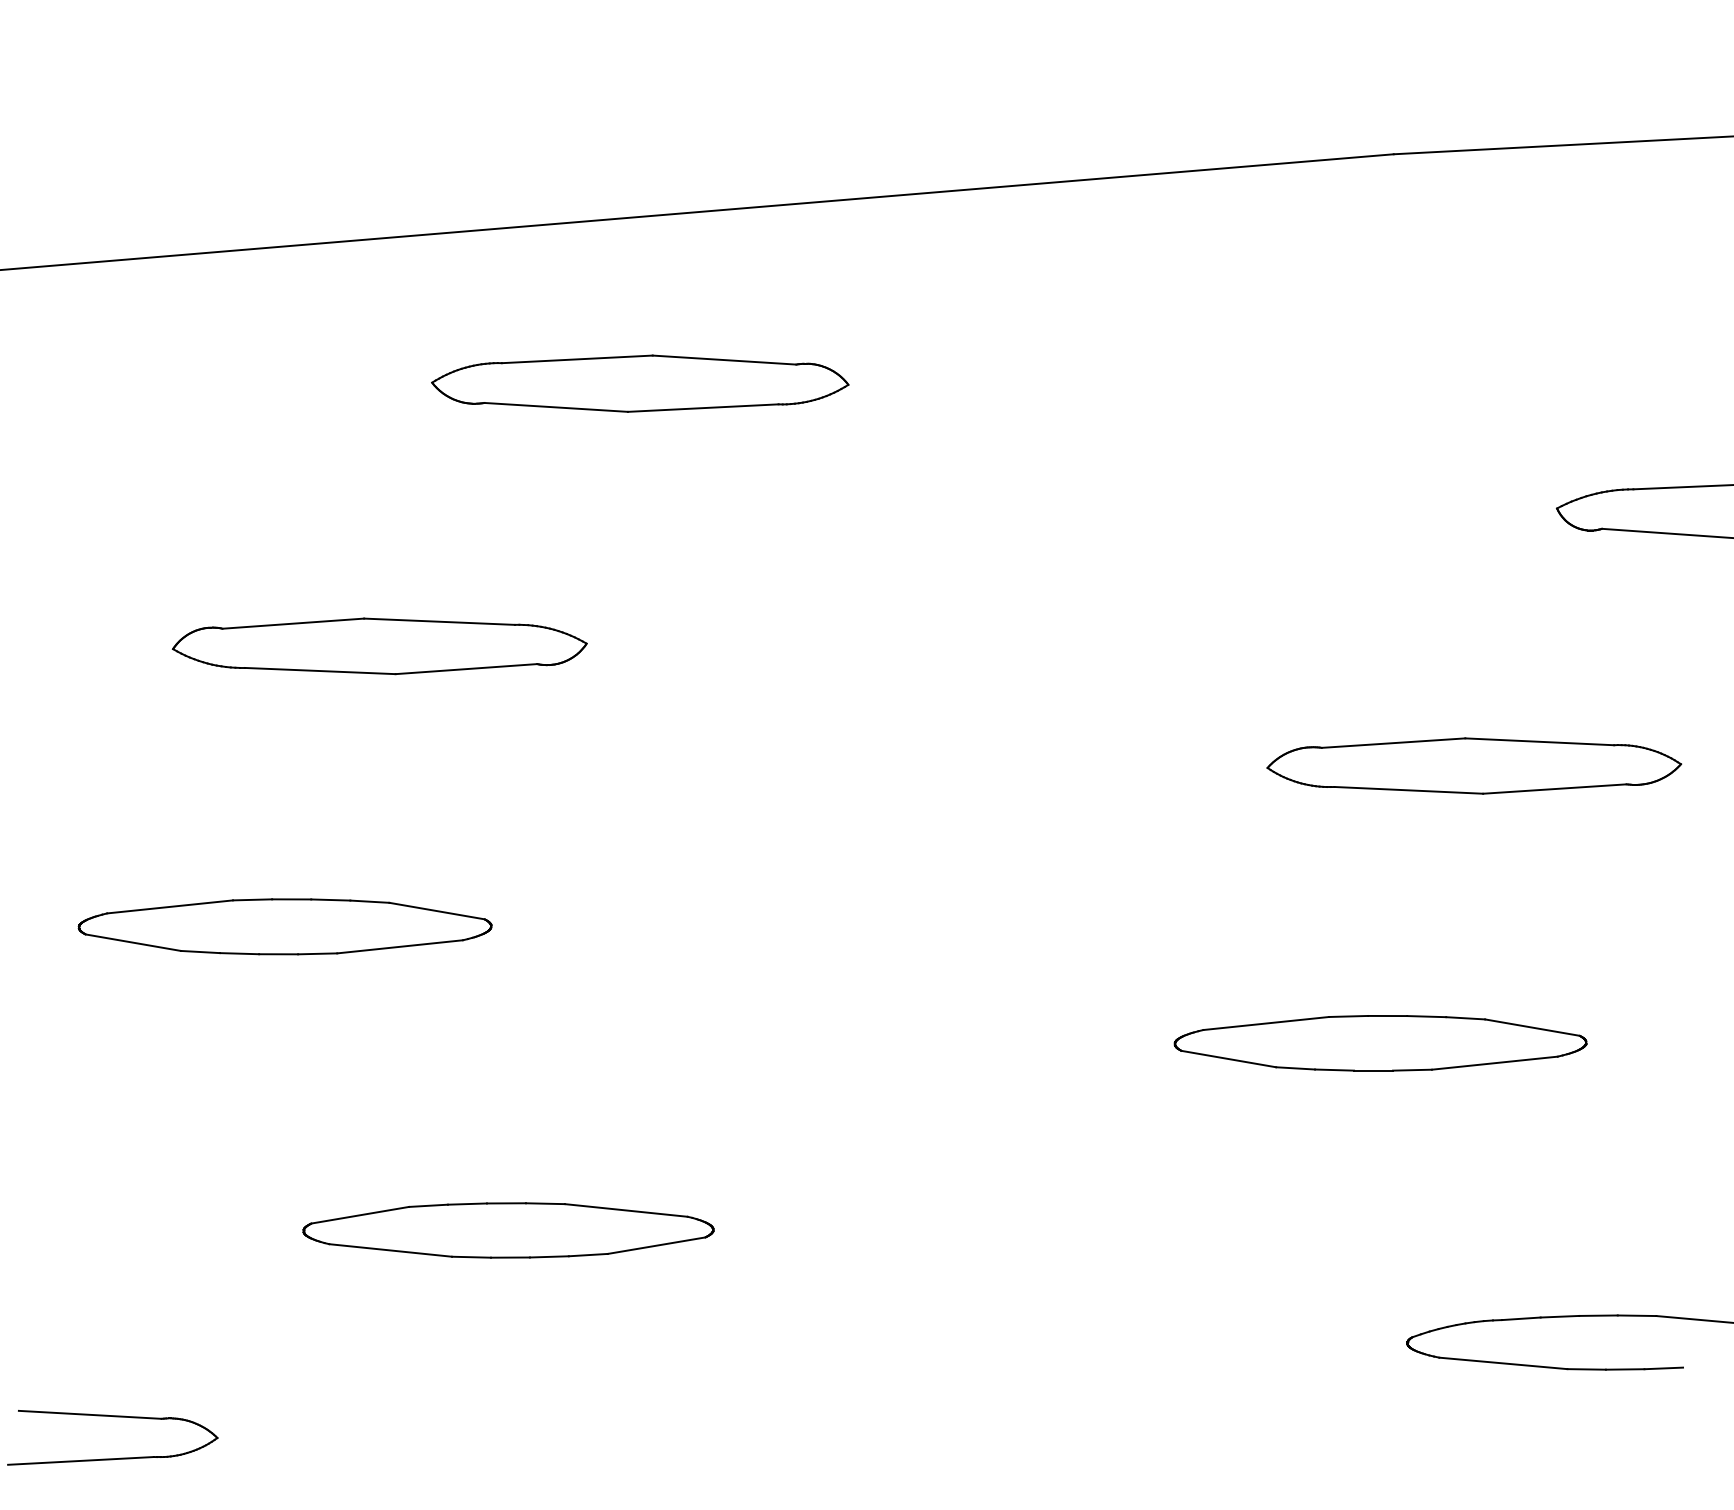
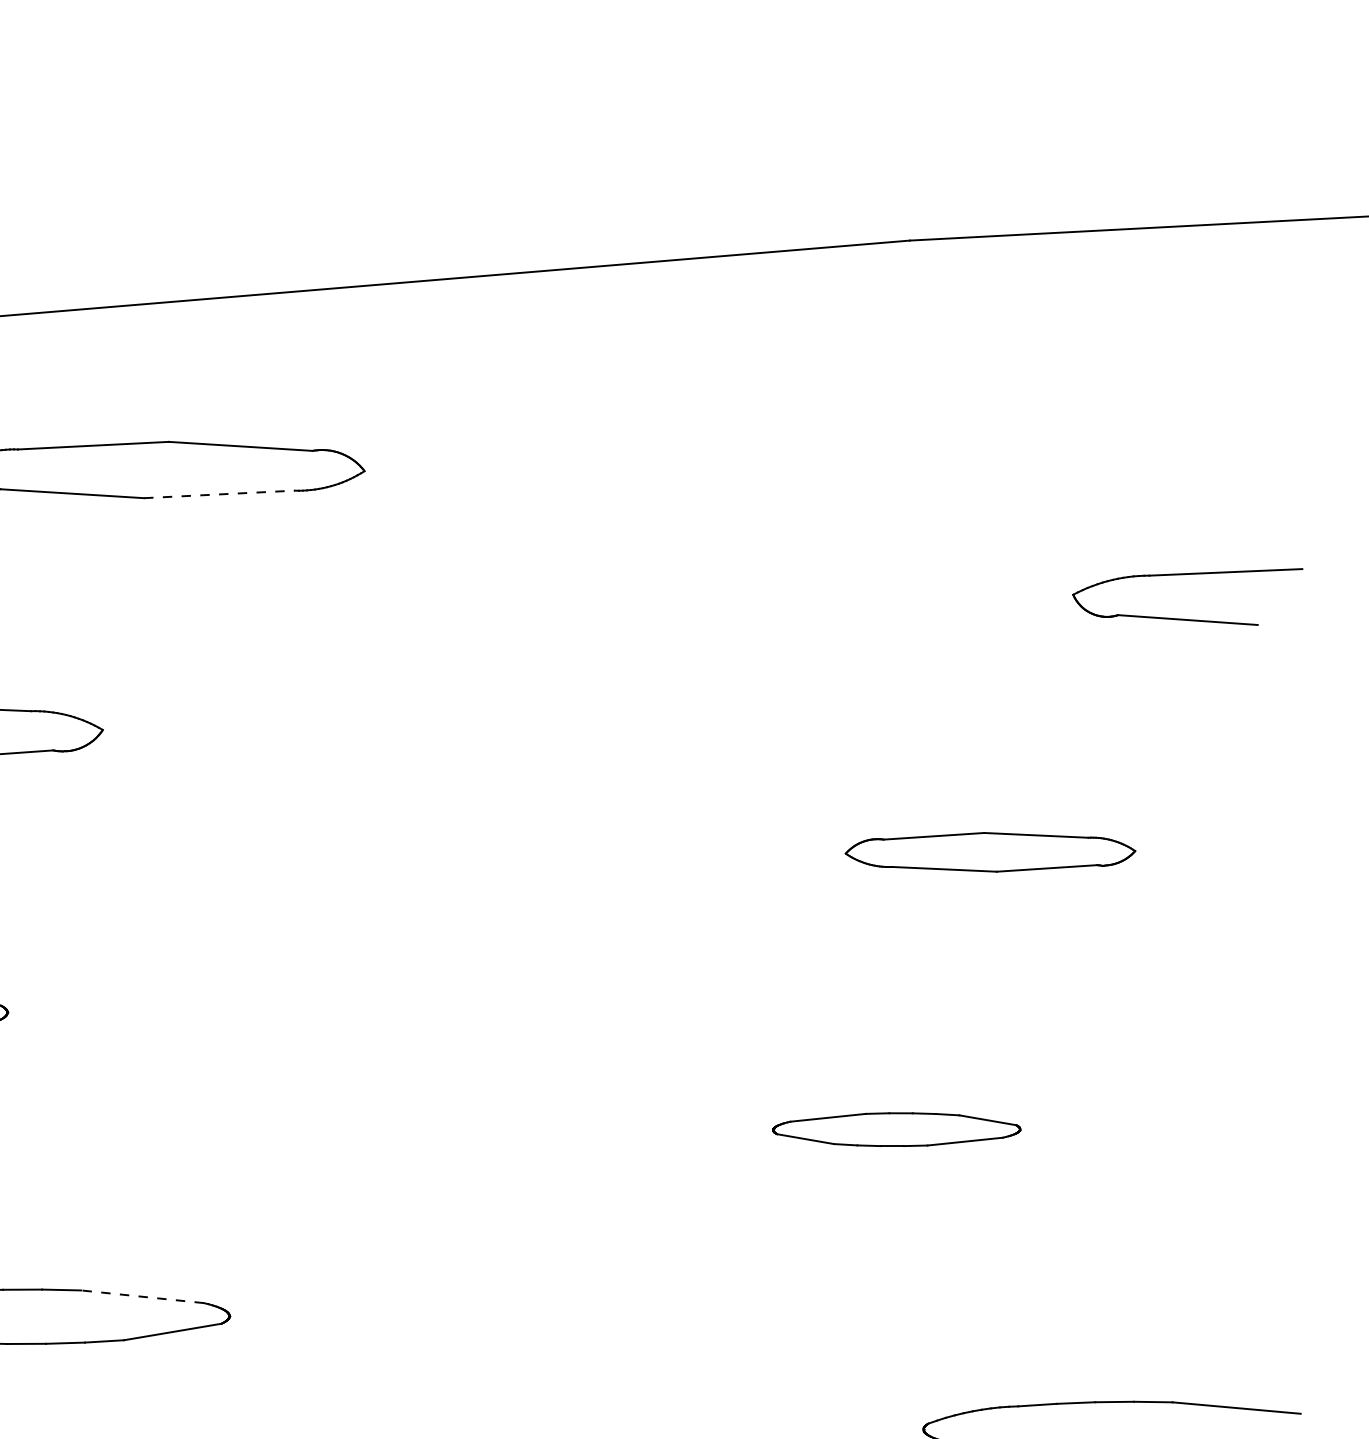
line: (703, 408) -> (219, 494), solid -> dashed
part: (1474, 765) -> (990, 851), size x0.7
part: (1380, 1043) -> (896, 1129), size x0.6
line: (626, 1210) -> (142, 1296), solid -> dashed

